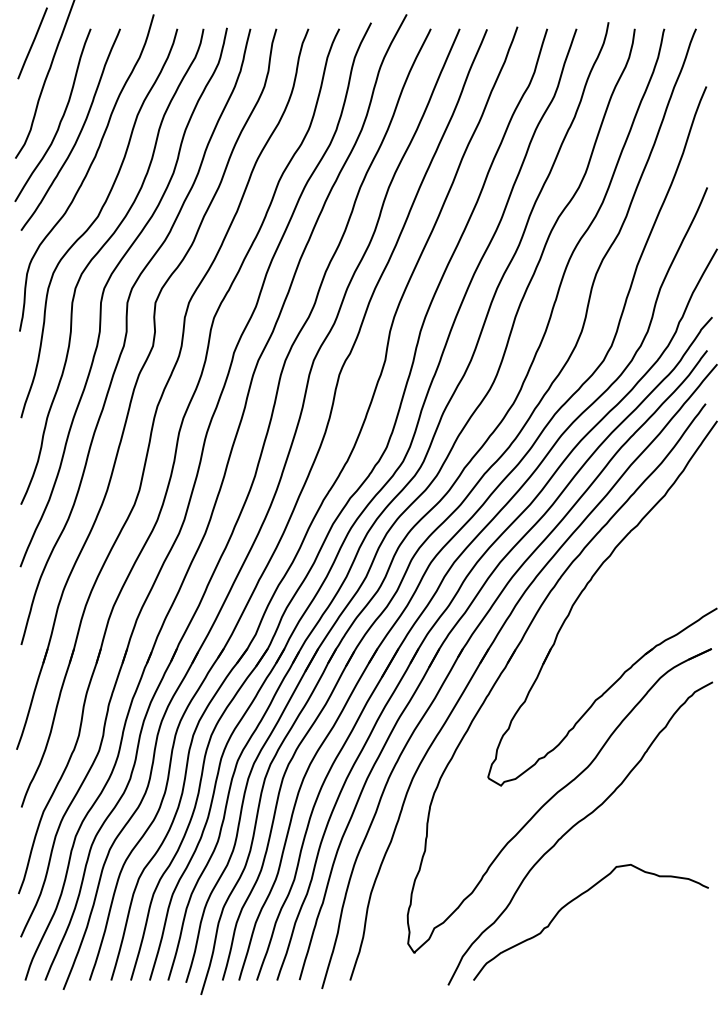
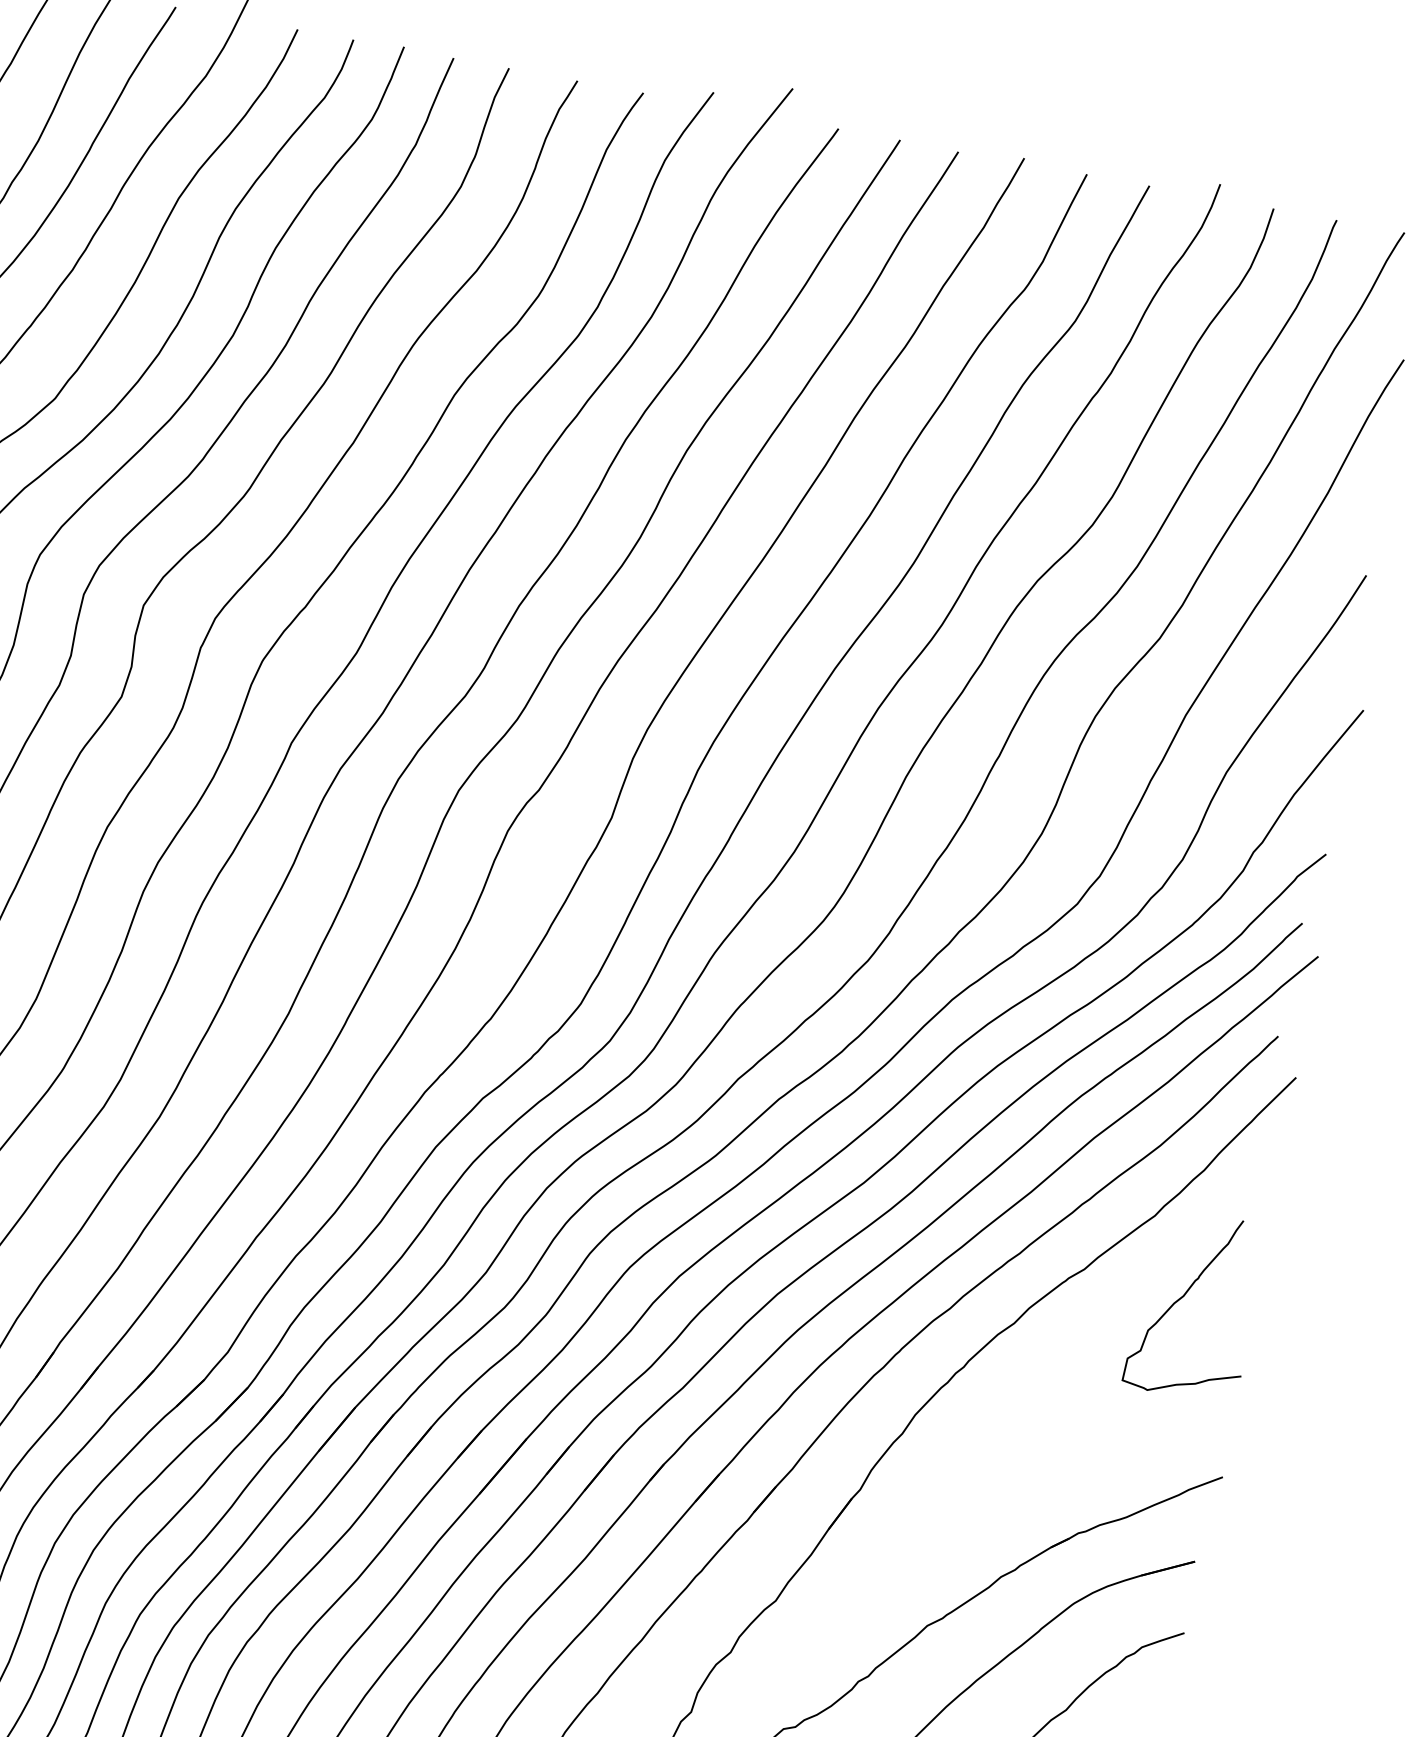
curve: (685, 529) -> (1185, 1296), added

